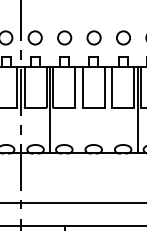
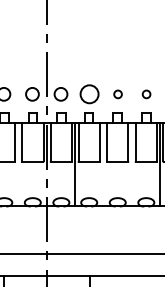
circle: (64, 38) -> (89, 94), size x1.4
circle: (93, 38) -> (117, 94), size x0.6
circle: (123, 38) -> (146, 94), size x0.6

